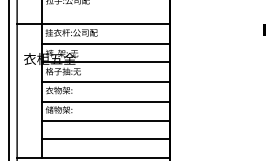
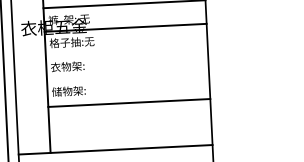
line: (106, 81) -> (127, 52), removed
line: (106, 101) -> (128, 77), removed
line: (106, 139) -> (130, 125), removed

